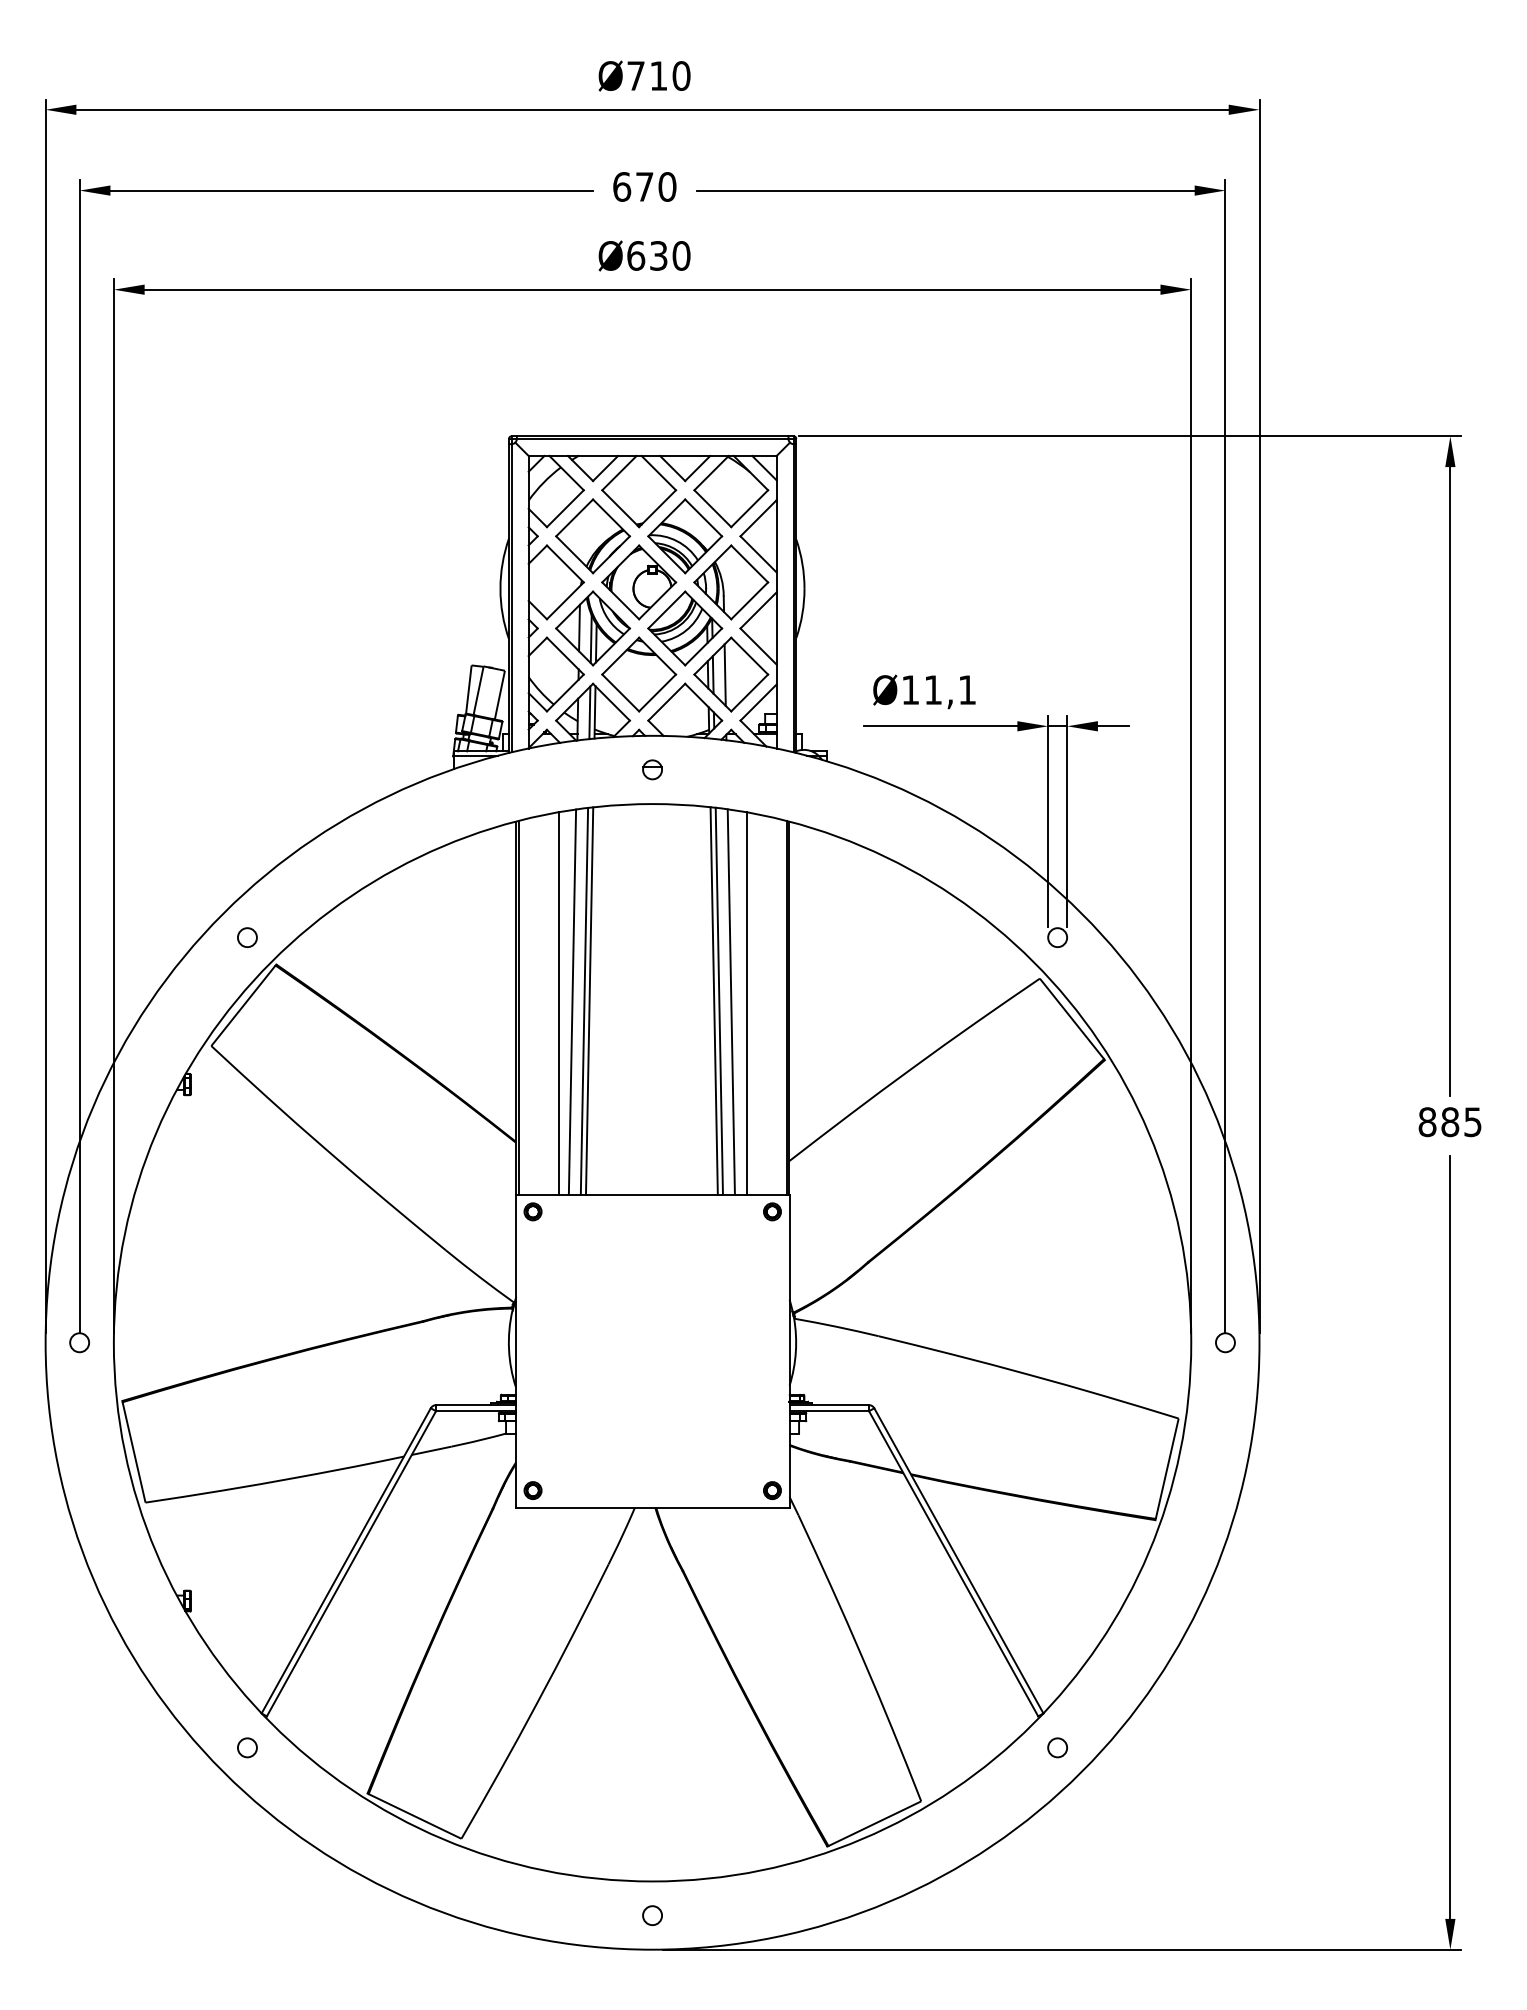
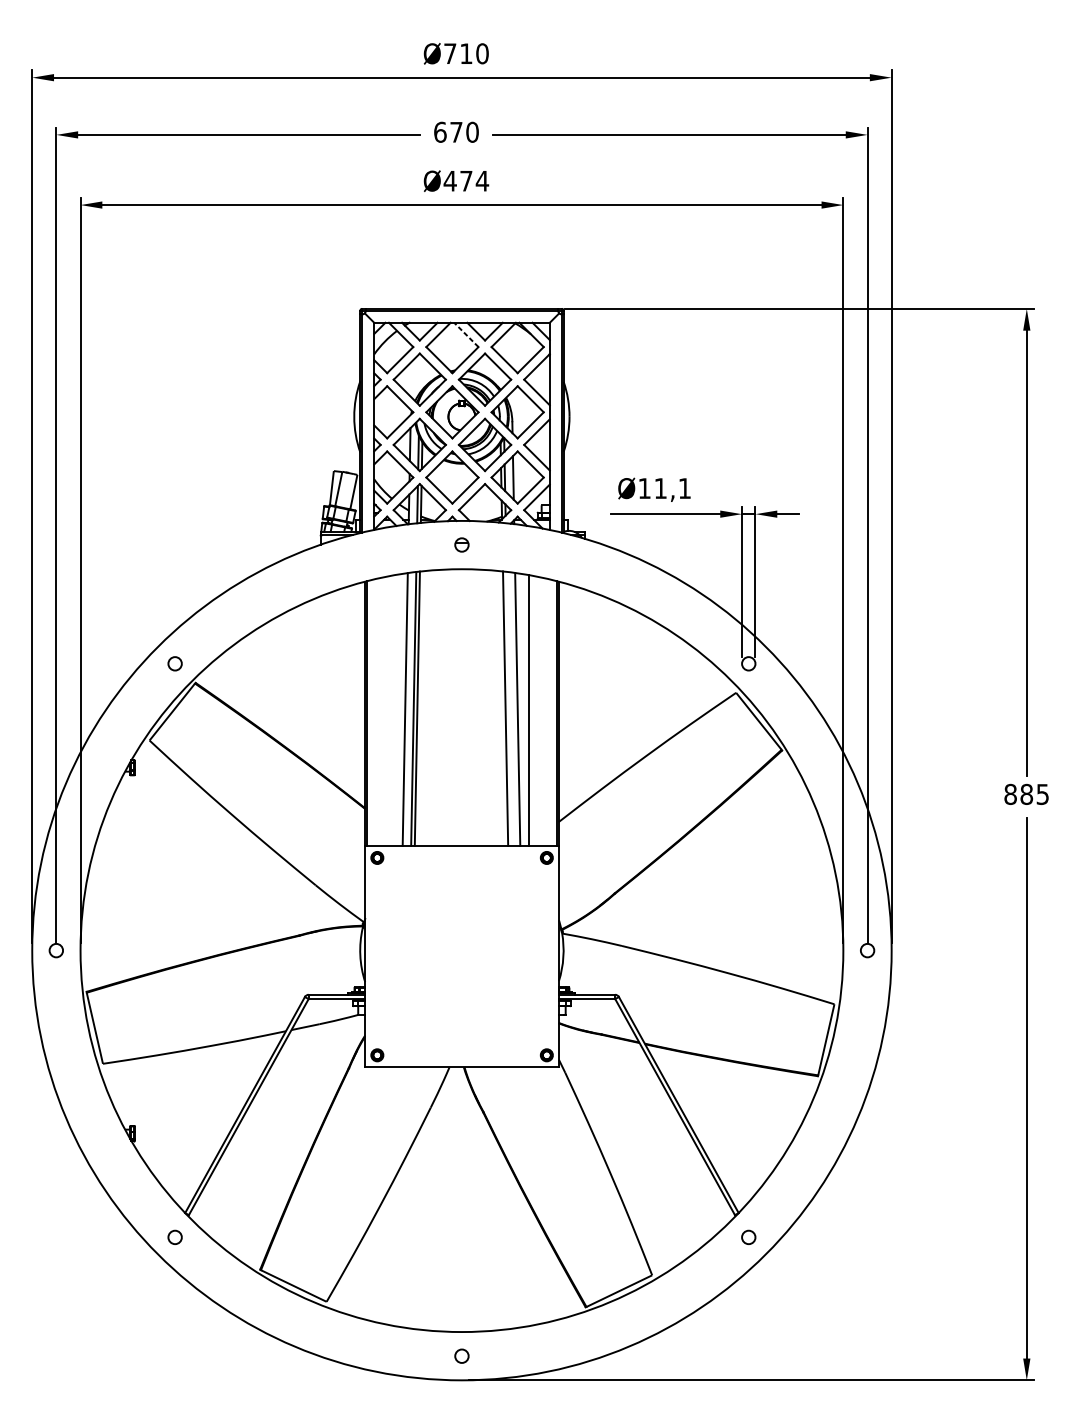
text: (658, 255) -> (466, 180), Ø630 -> Ø474
line: (658, 472) -> (466, 334), solid -> dashed
line: (718, 1000) -> (508, 708), removed
line: (558, 1003) -> (395, 710), removed

